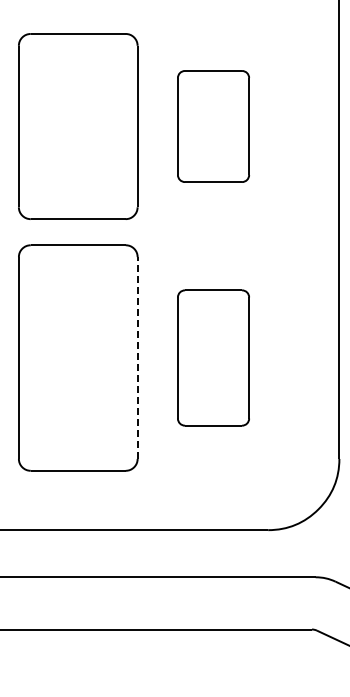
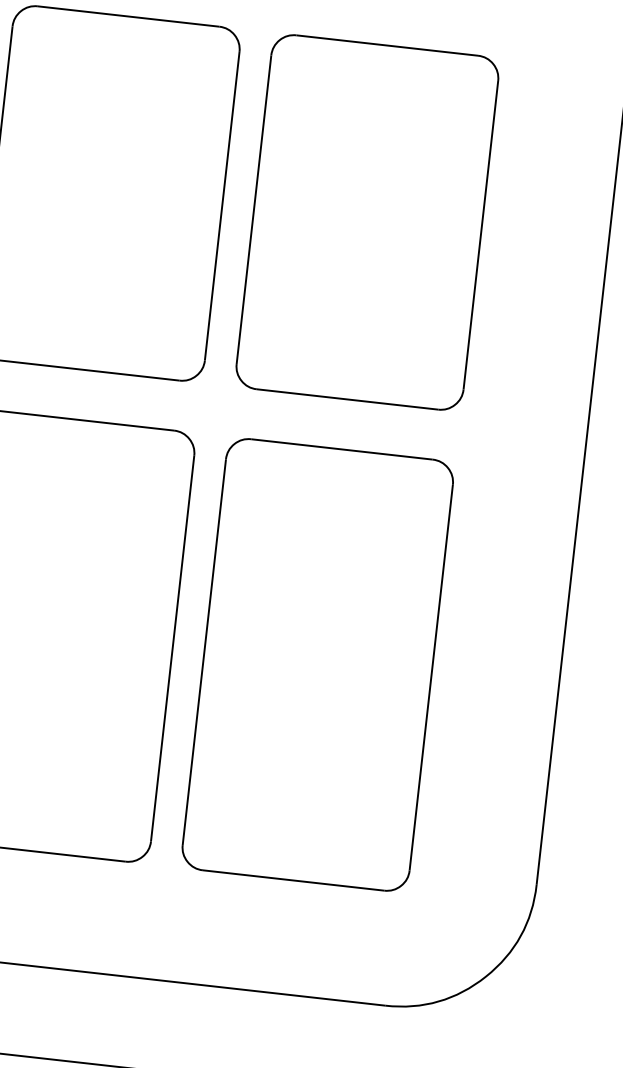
part: (213, 126) -> (367, 222), size x1.67
part: (213, 357) -> (317, 663), size x1.67
line: (137, 358) -> (172, 649), dashed -> solid

